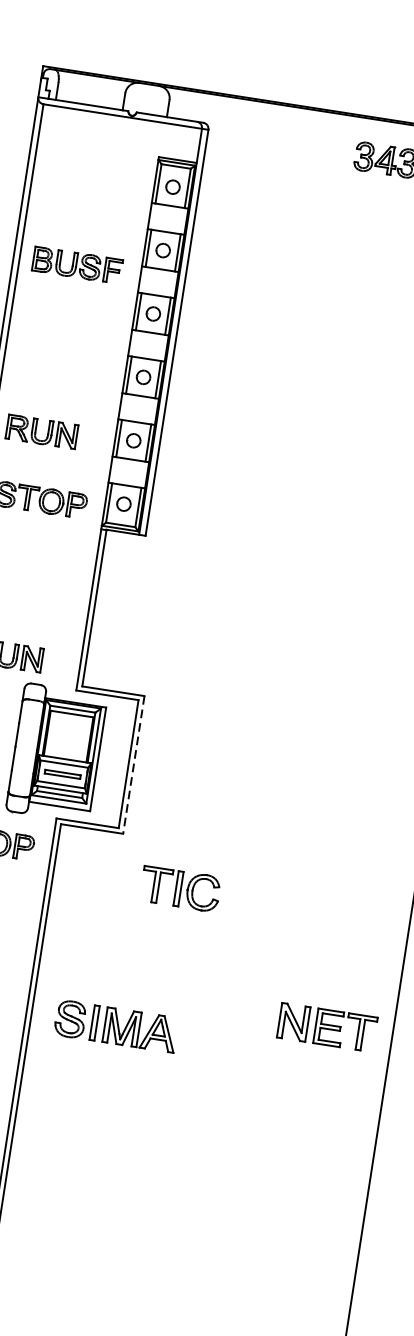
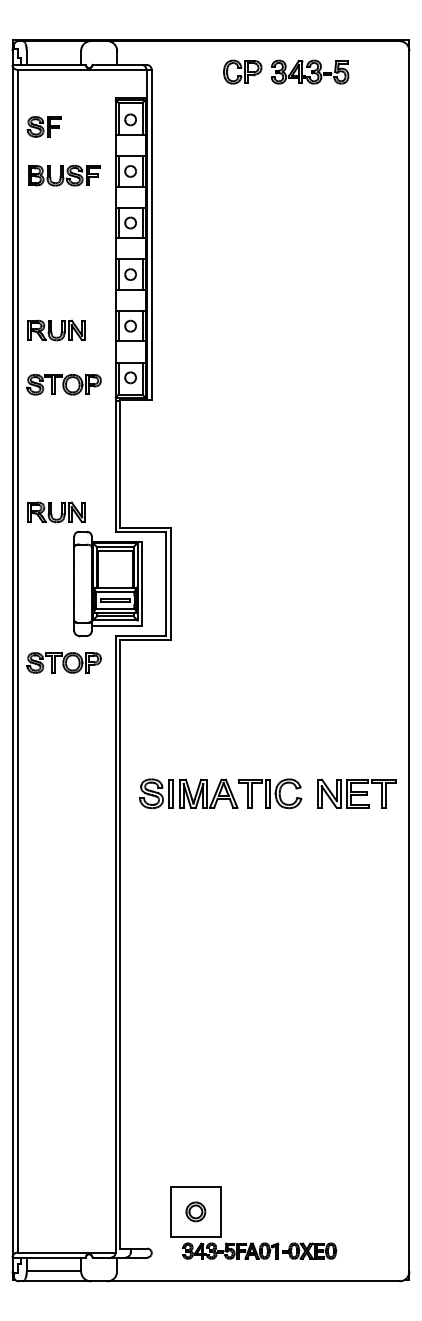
part: (319, 149) -> (242, 71), added
part: (64, 178) -> (43, 126), added
part: (77, 265) -> (64, 175), moved
line: (133, 765) -> (170, 584), dashed -> solid
part: (181, 888) -> (270, 793), moved
part: (327, 1027) -> (356, 793), moved

